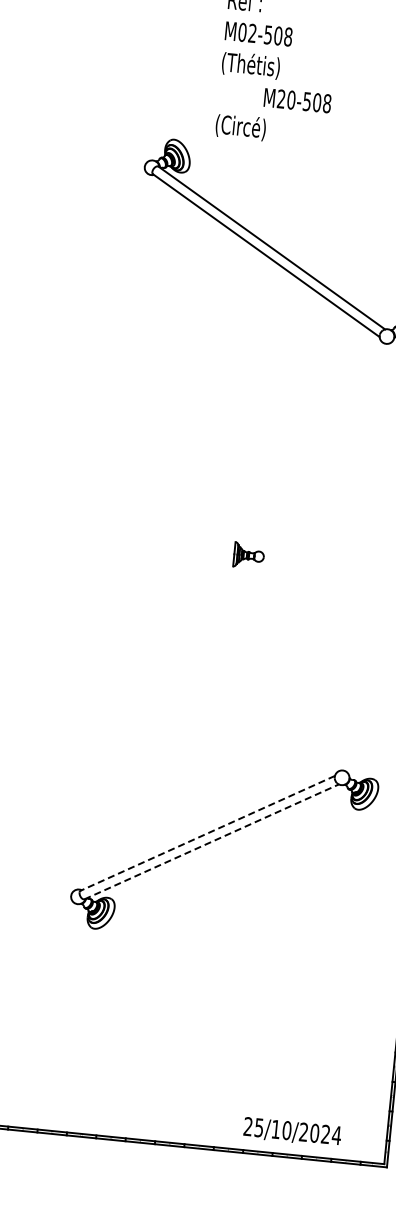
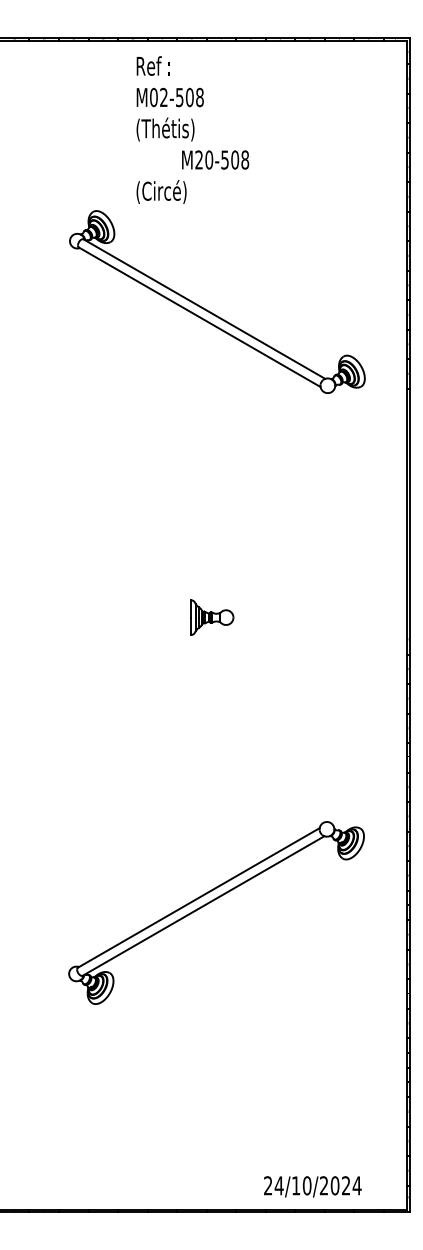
part: (249, 555) -> (212, 617), size x1.43
line: (207, 832) -> (198, 897), dashed -> solid
line: (211, 842) -> (203, 906), dashed -> solid
text: (258, 1127) -> (278, 1185), 25/10/2024 -> 24/10/2024

